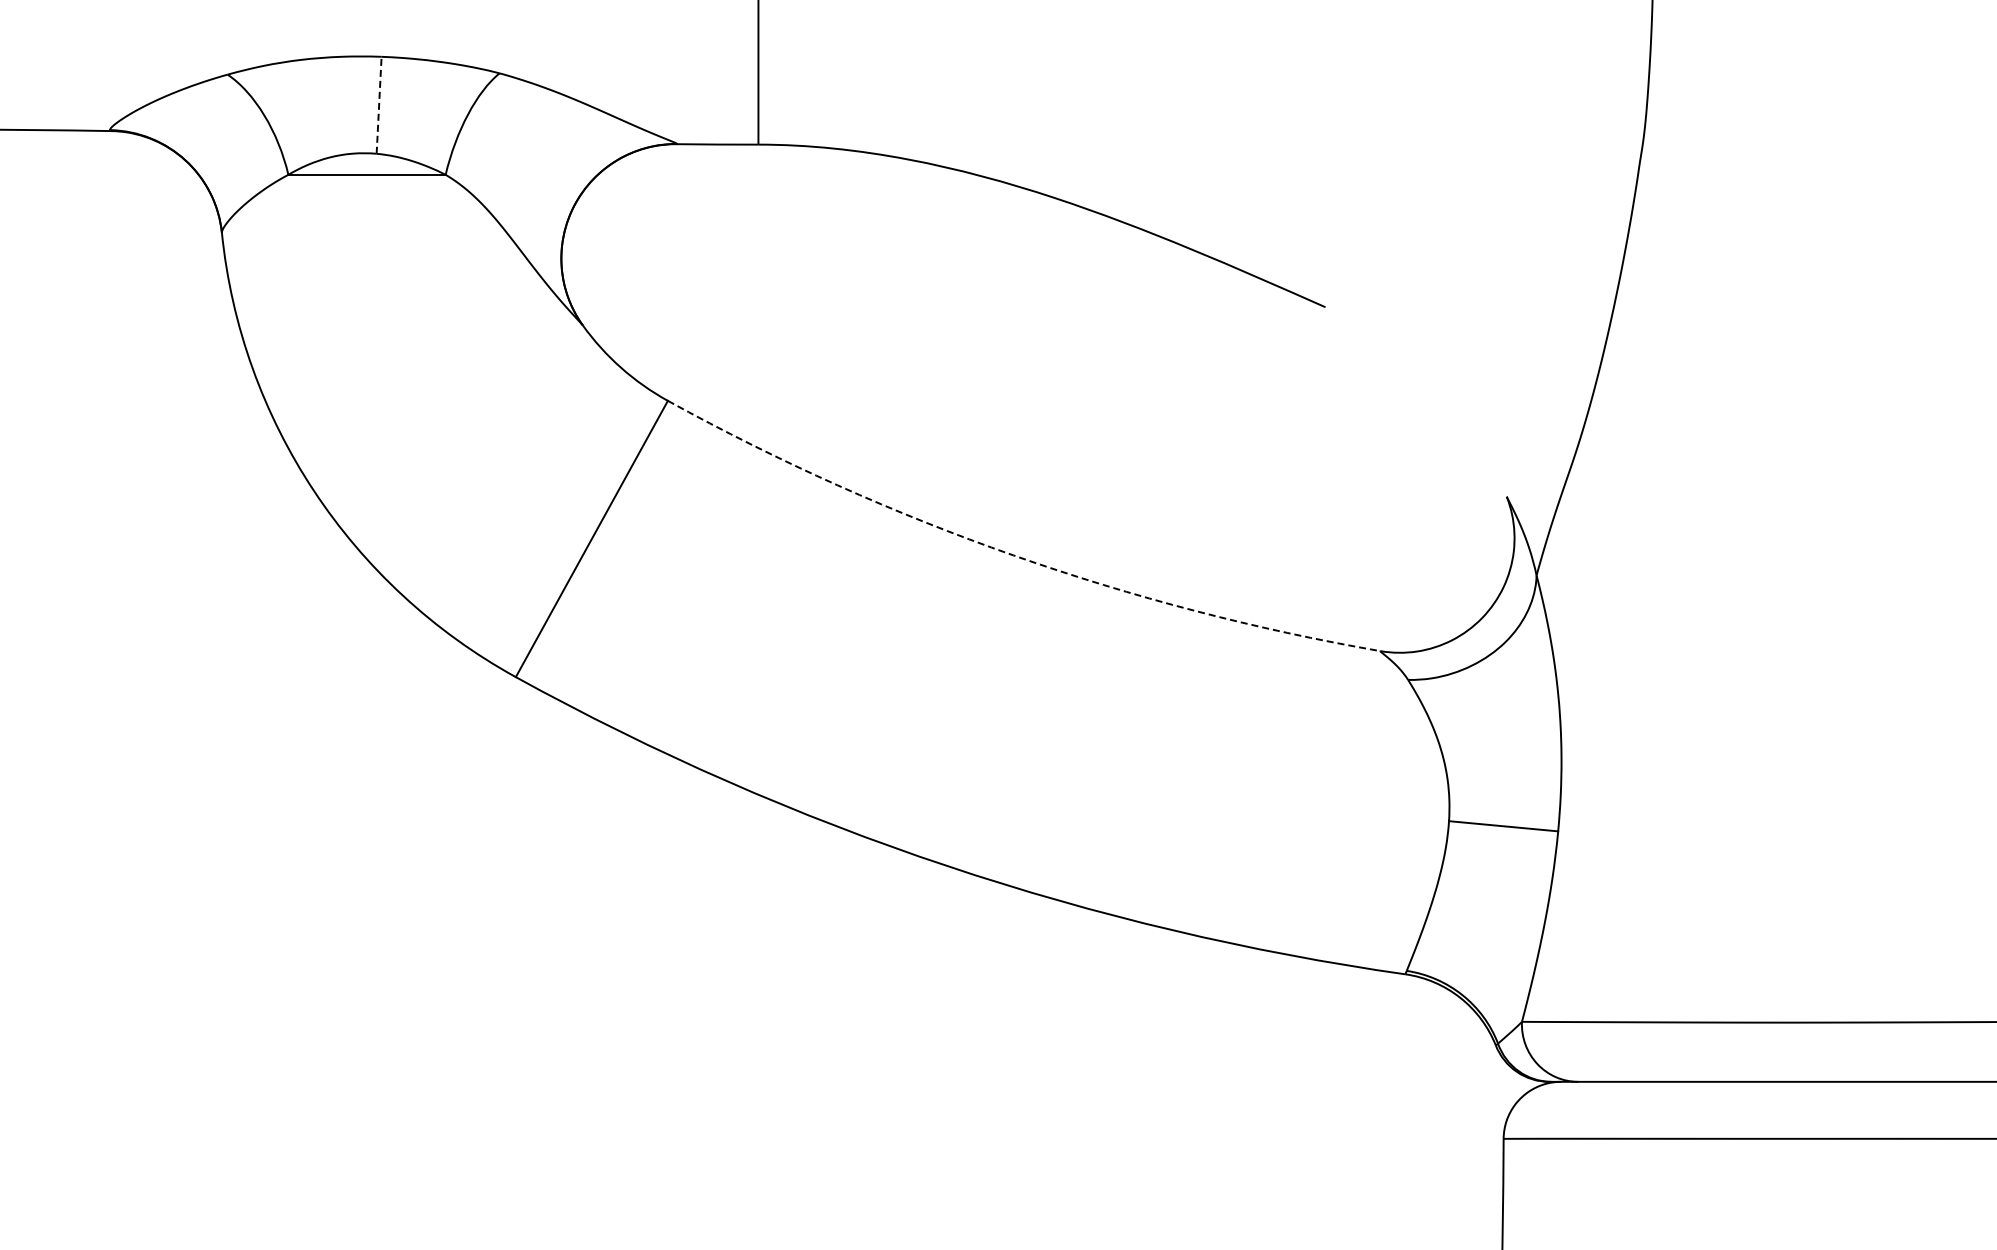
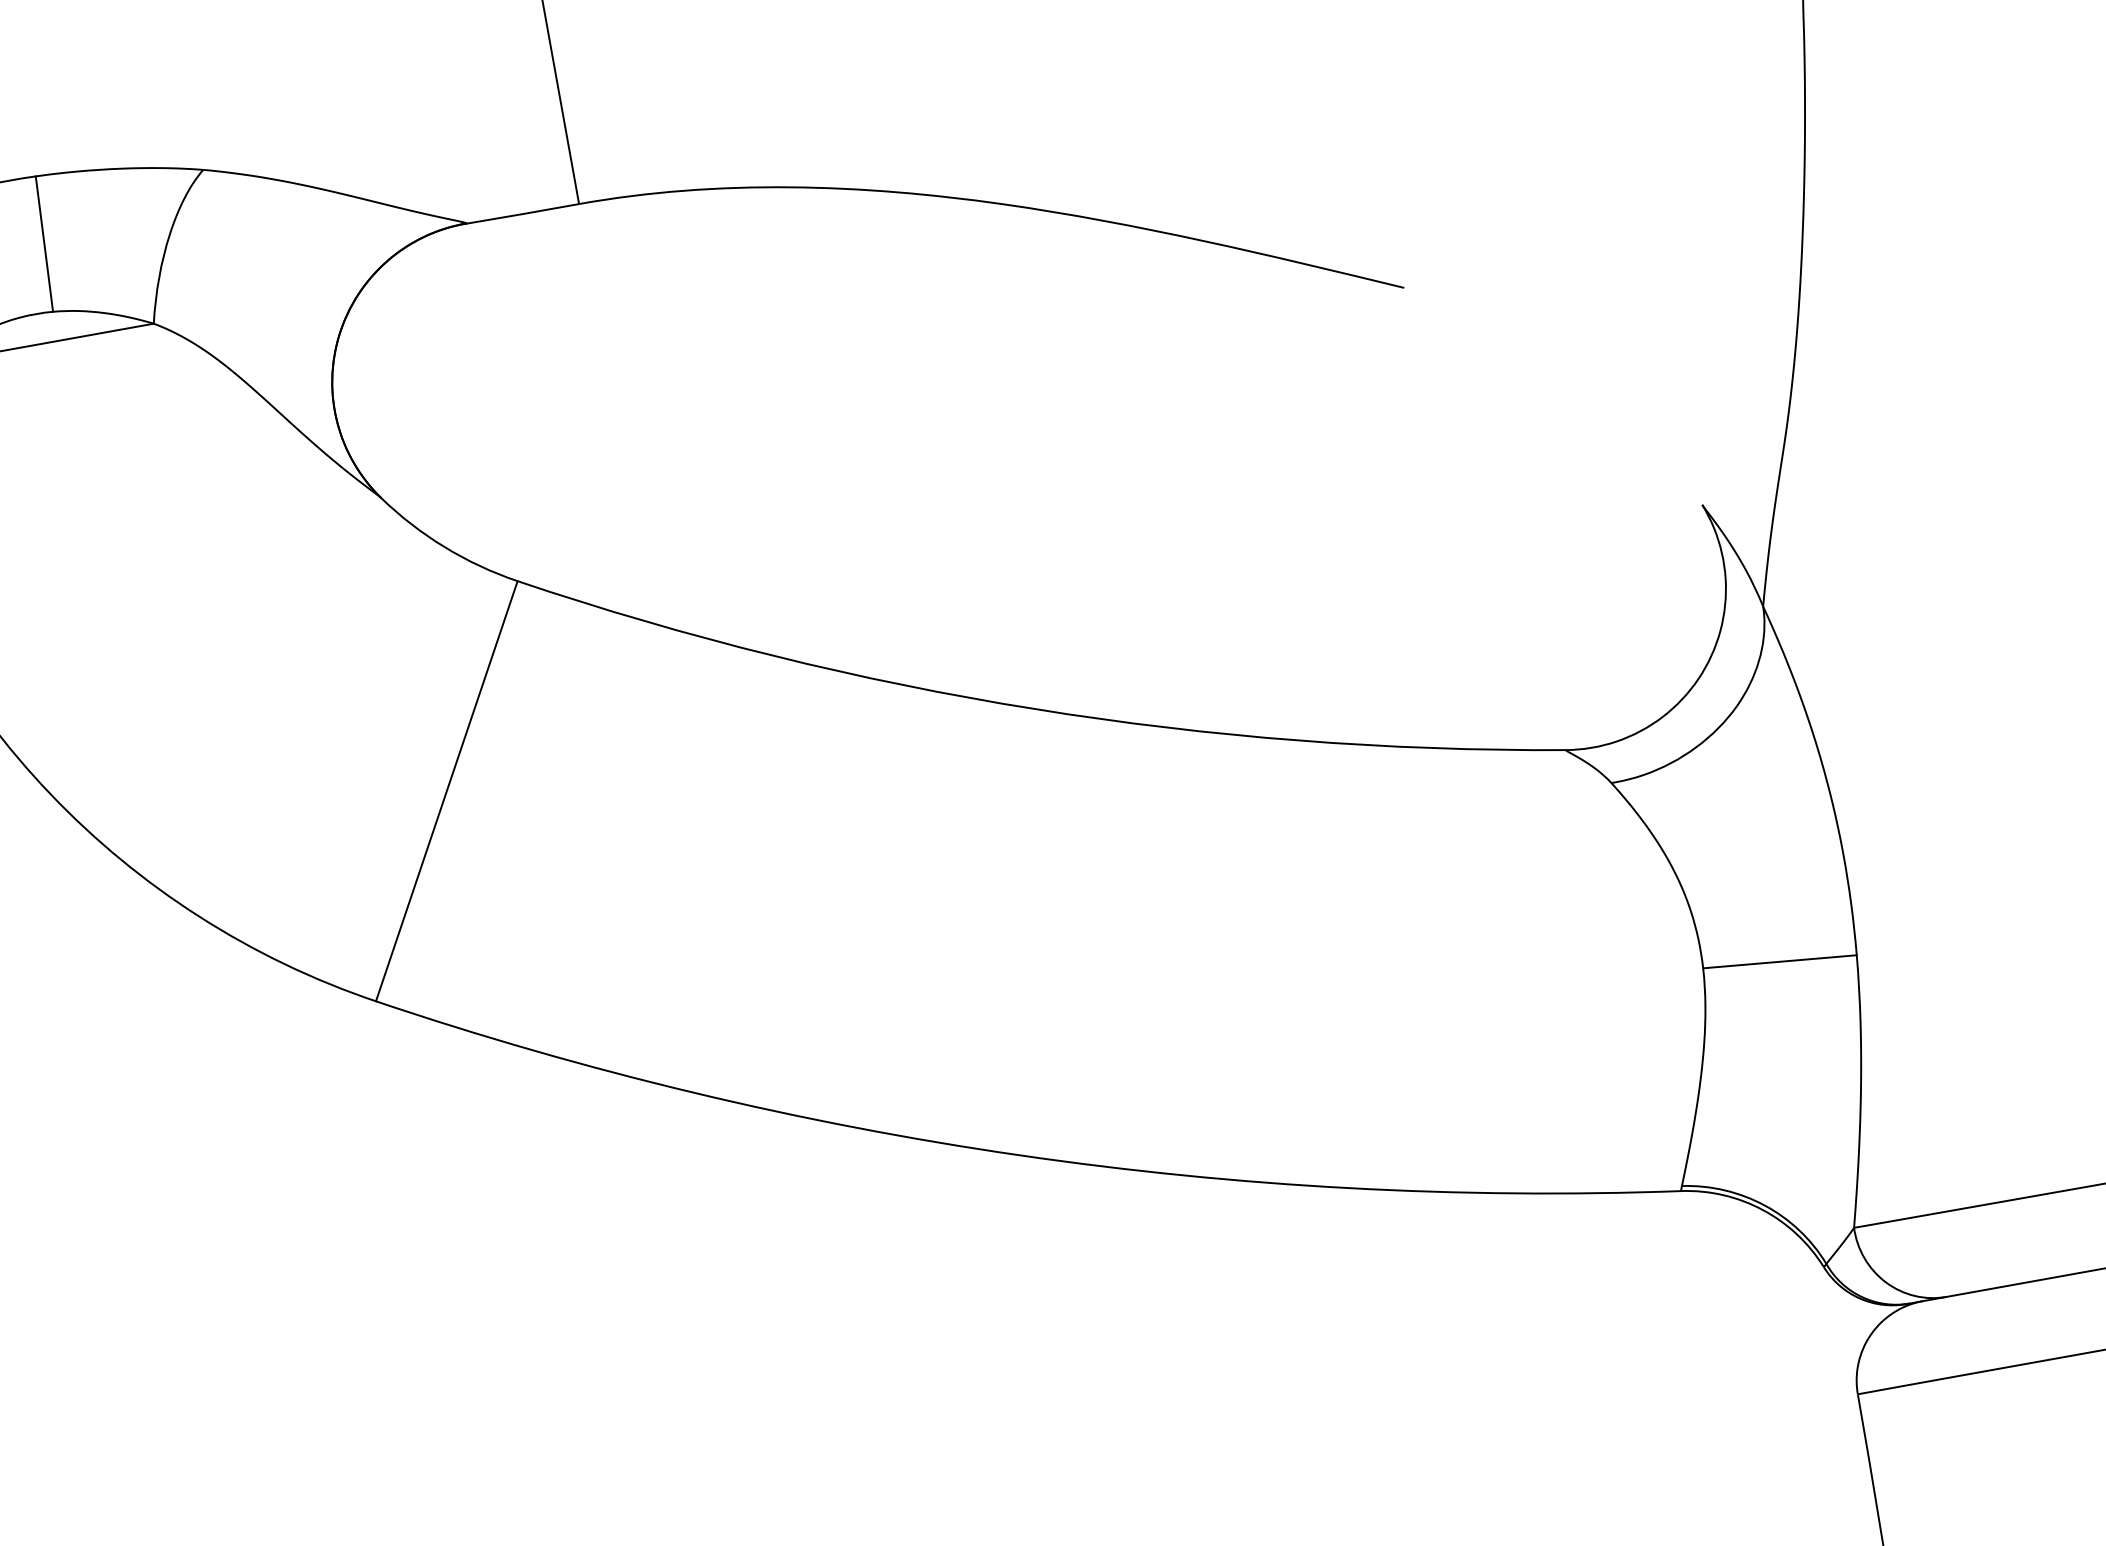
line: (379, 105) -> (44, 244), dashed -> solid
arc: (1013, 555) -> (1034, 709), dashed -> solid

